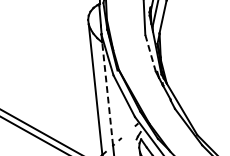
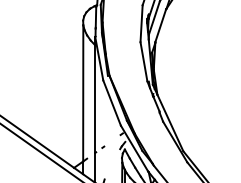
line: (150, 53) -> (143, 61), dashed -> solid
line: (107, 94) -> (95, 99), dashed -> solid

